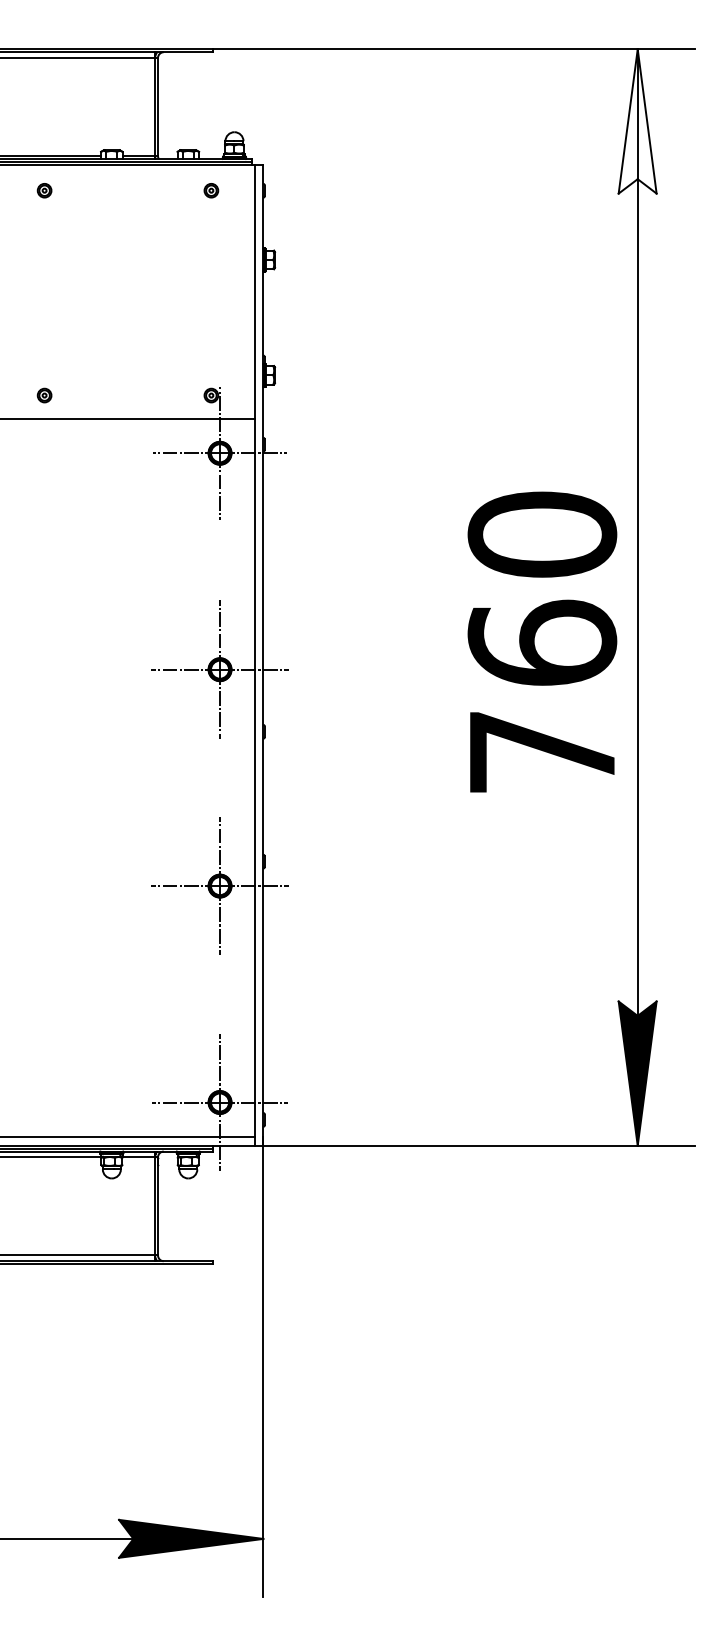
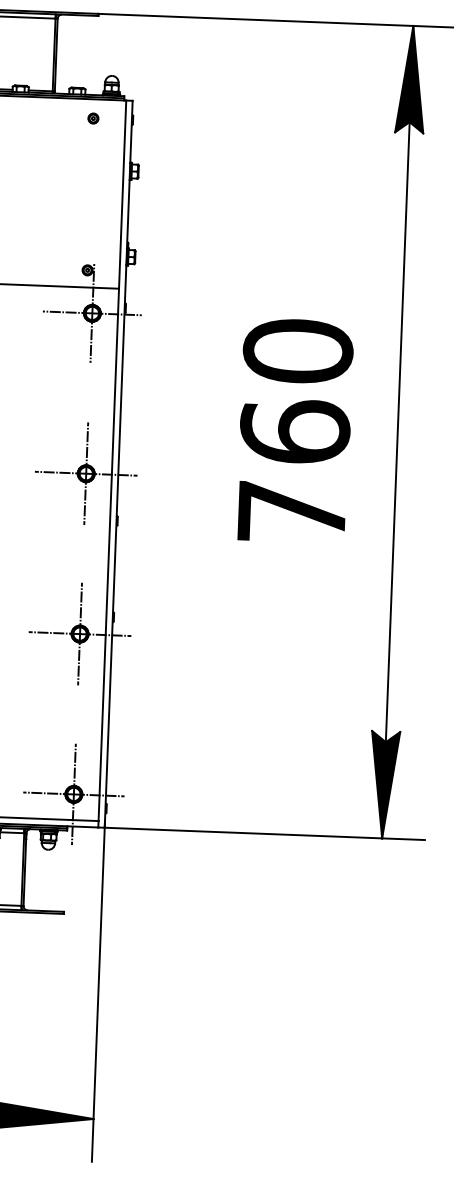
fill: (637, 121) -> (411, 79), added
text: (542, 641) -> (295, 430), moved

